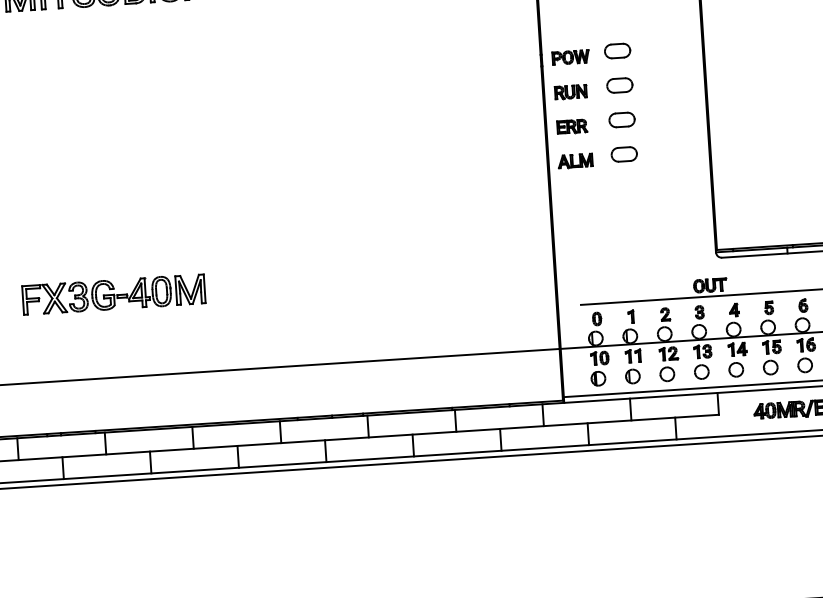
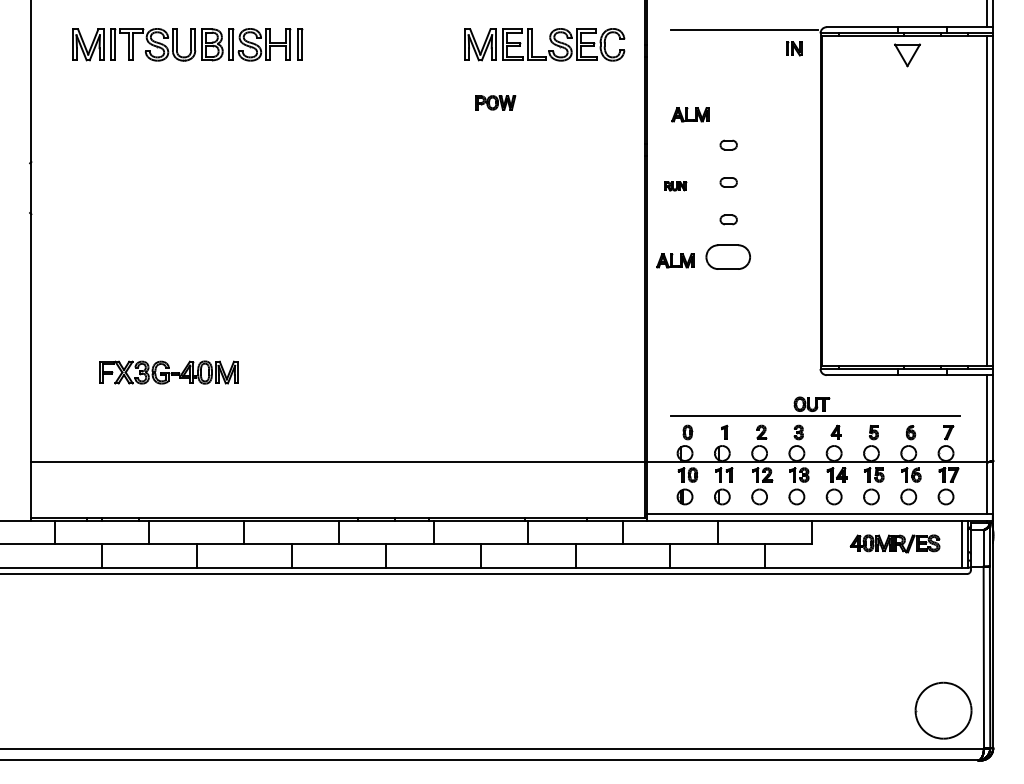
part: (580, 24) -> (690, 114), added
part: (617, 50) -> (728, 144), size x0.6
part: (570, 57) -> (495, 102), moved
part: (619, 85) -> (728, 182), size x0.6
part: (571, 92) -> (675, 186), size x0.6
part: (622, 119) -> (728, 219), size x0.6
part: (572, 126) -> (674, 223), removed
part: (624, 153) -> (728, 256), size x1.6
part: (113, 294) -> (168, 372), size x0.7

